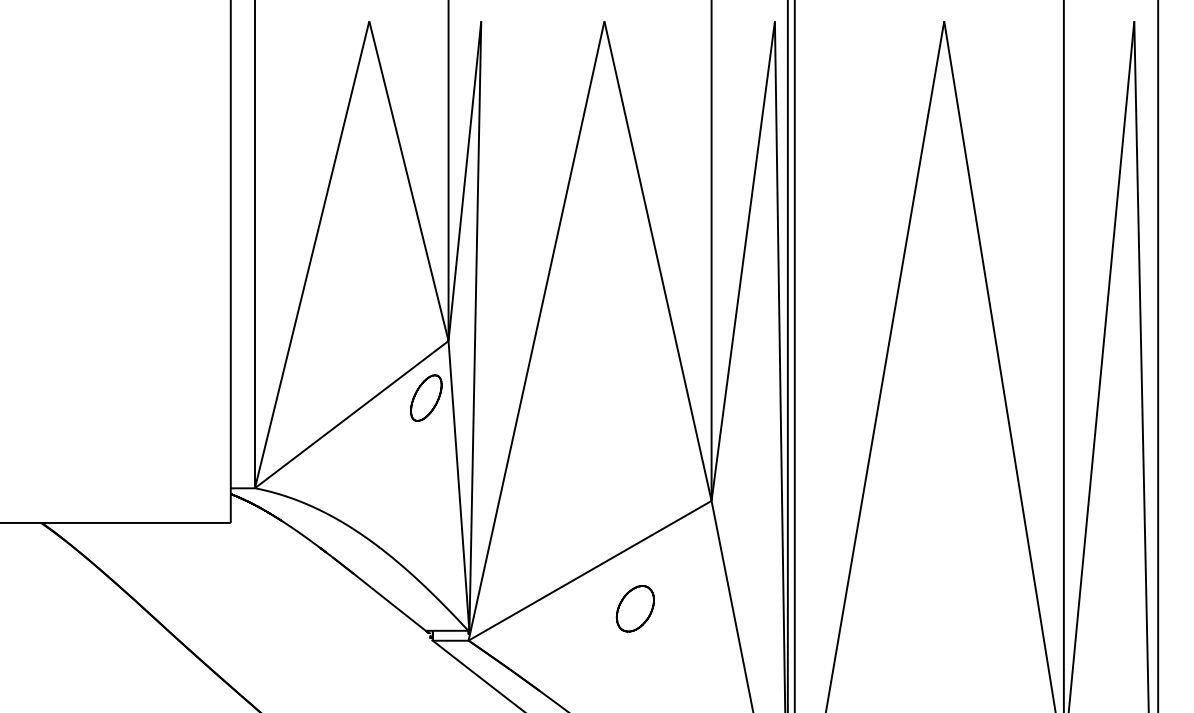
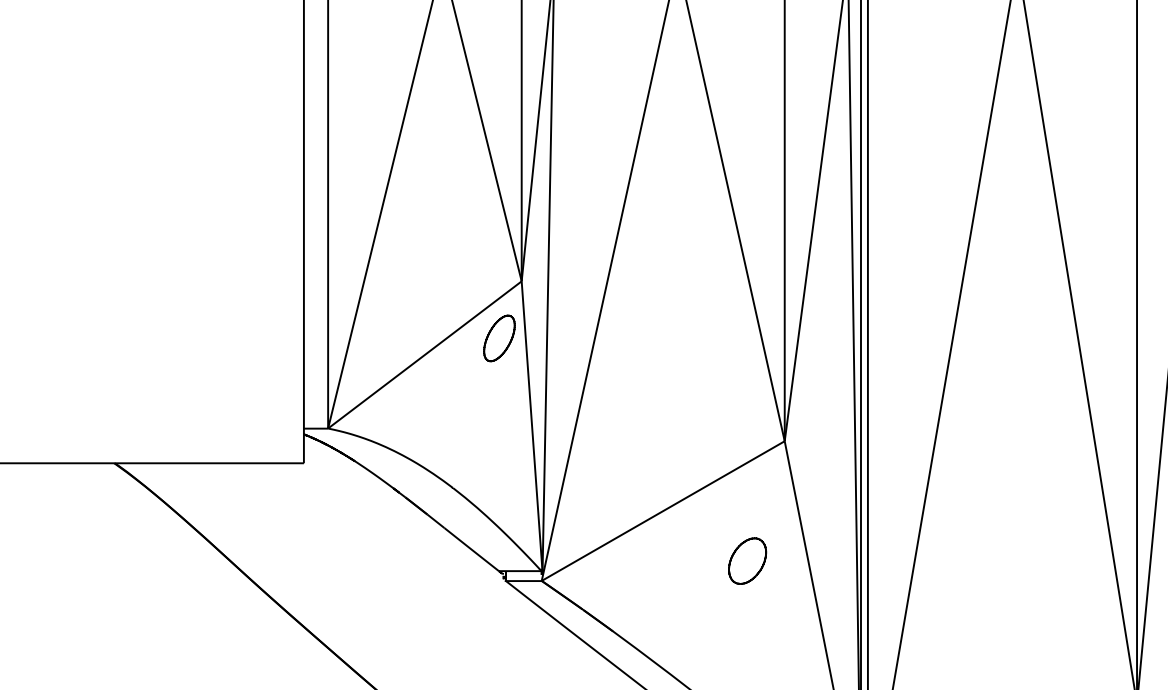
part: (634, 608) -> (746, 560), moved

